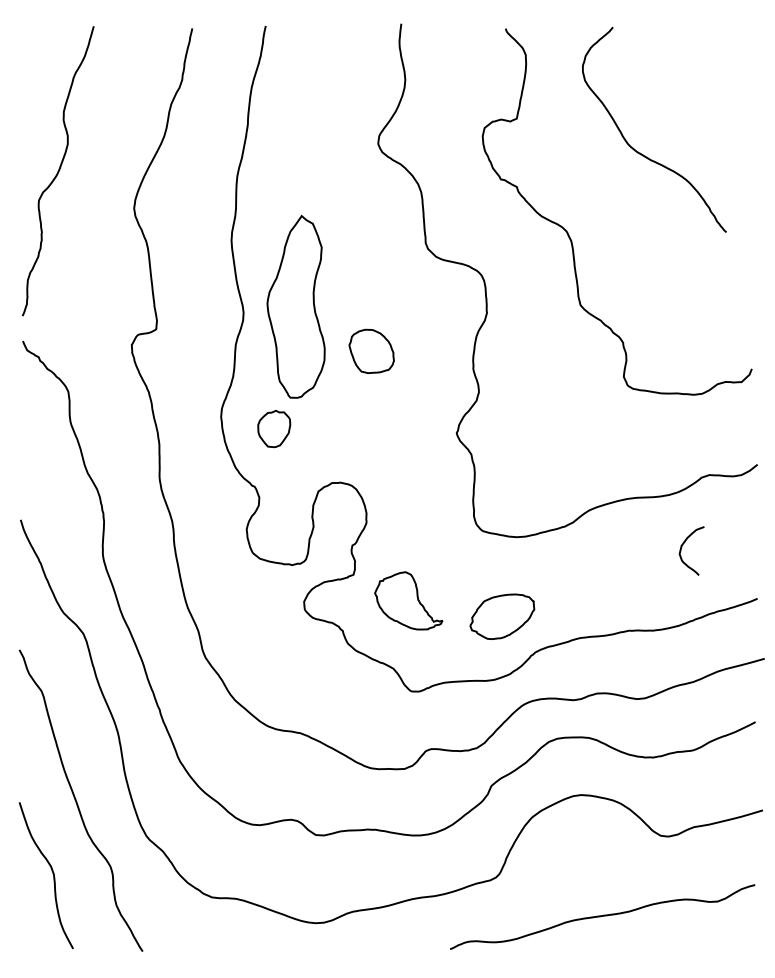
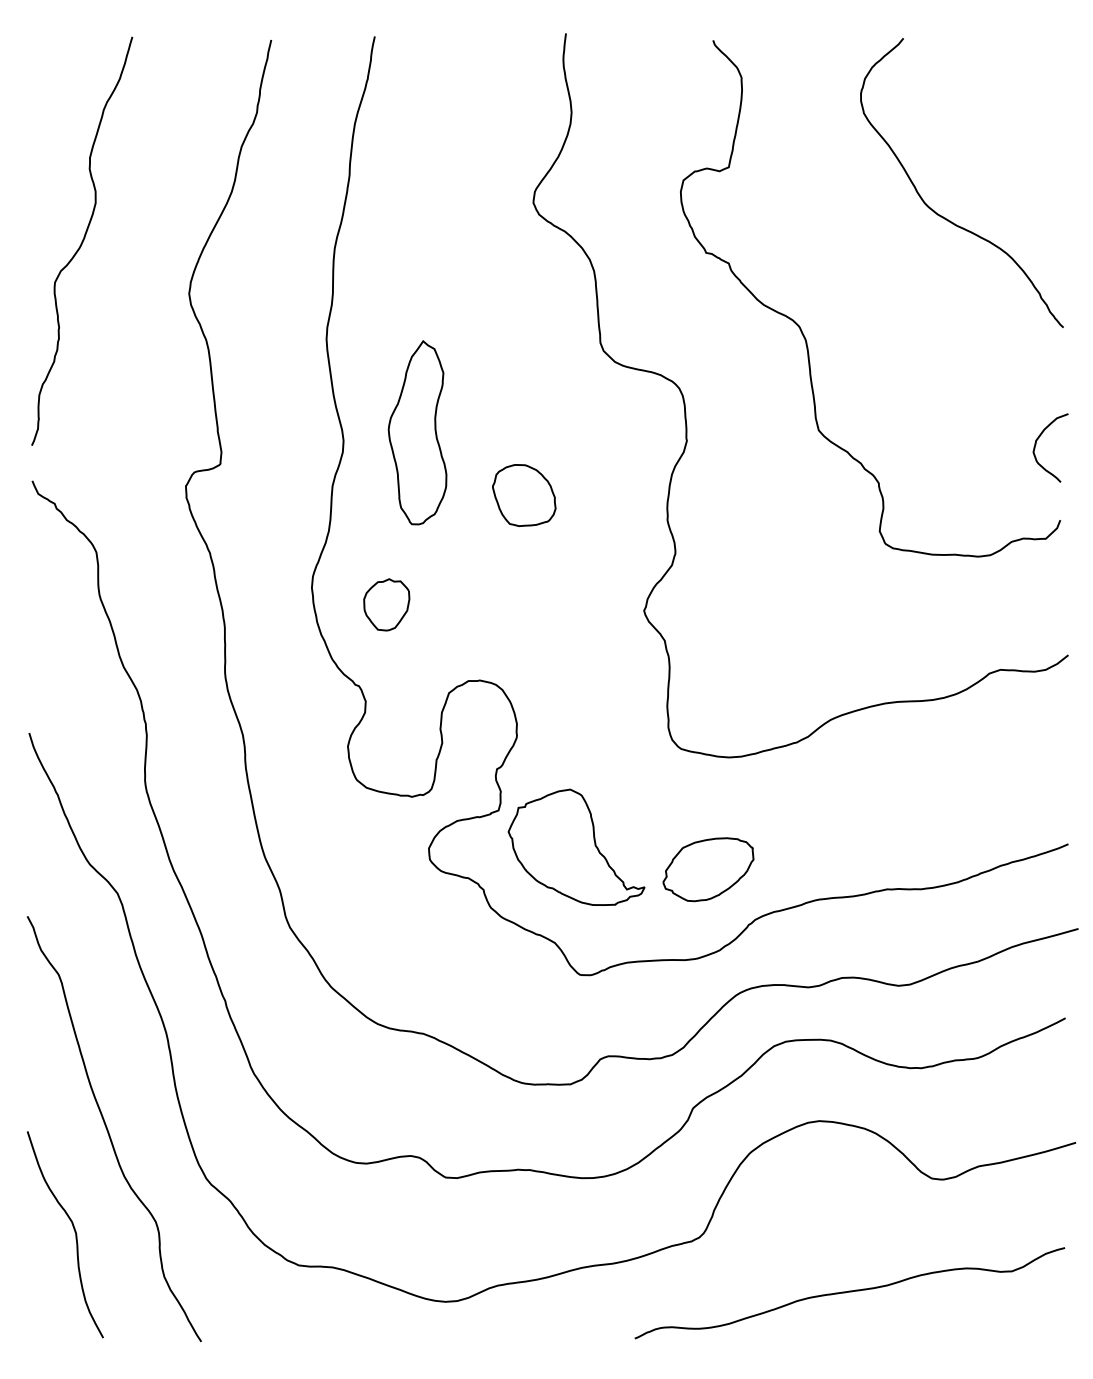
curve: (639, 152) -> (940, 214), moved
part: (296, 306) -> (417, 432), size x0.71
curve: (681, 548) -> (1036, 444), moved
part: (408, 600) -> (576, 846), size x1.43

